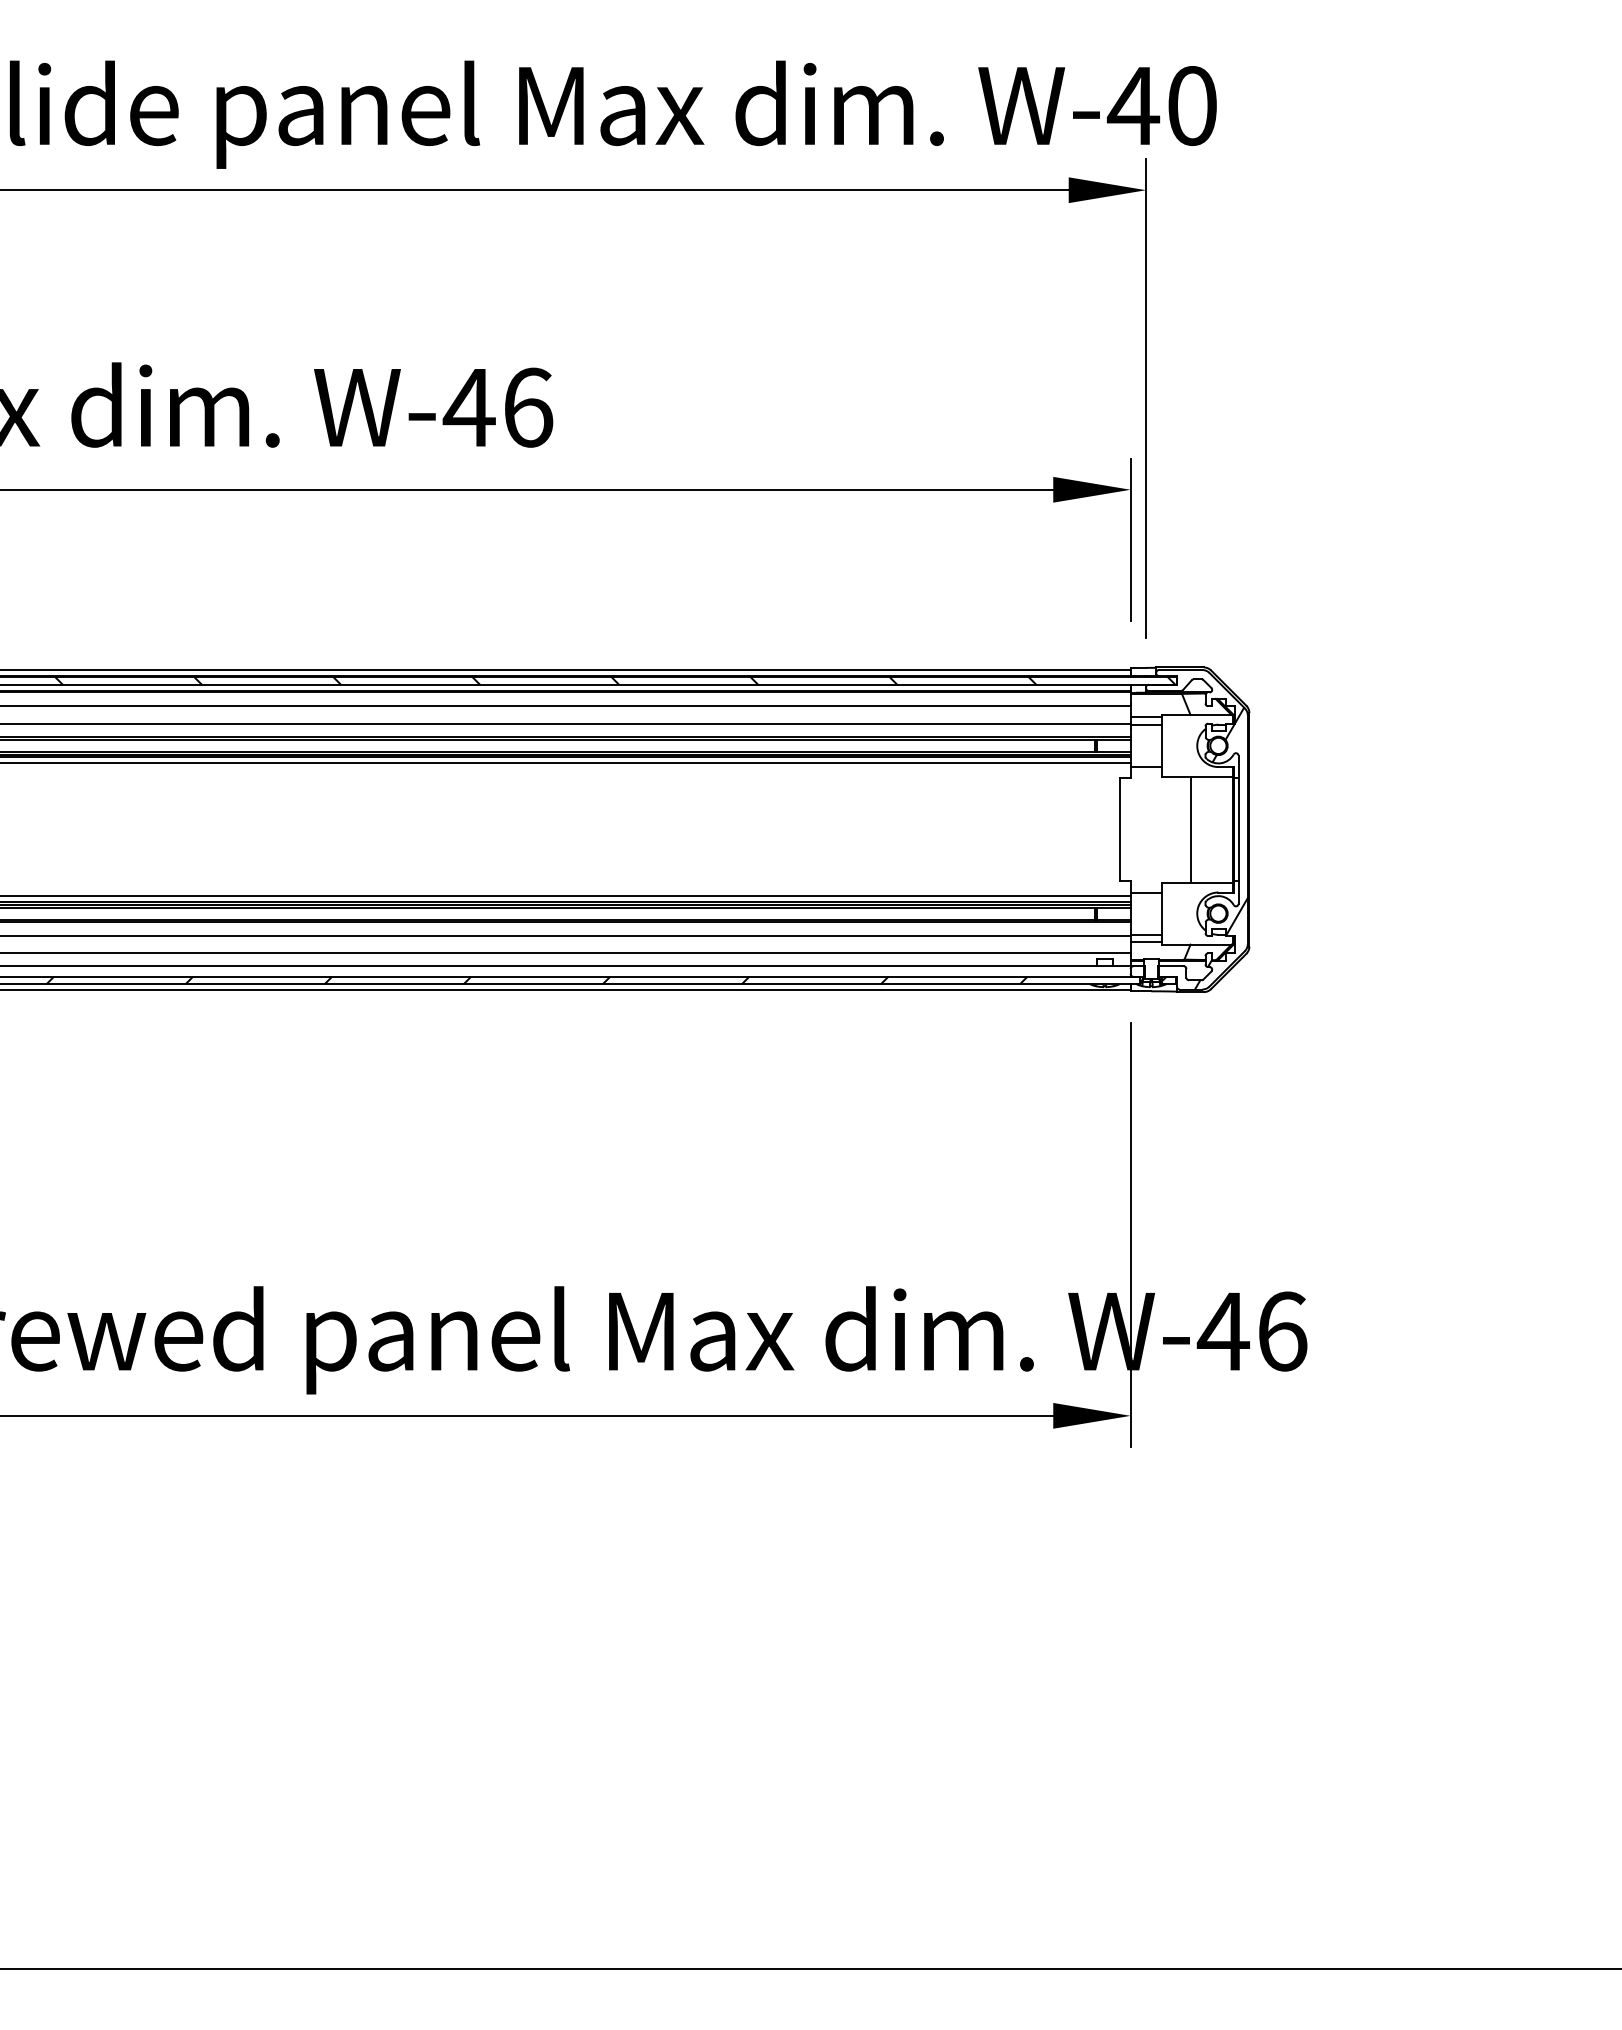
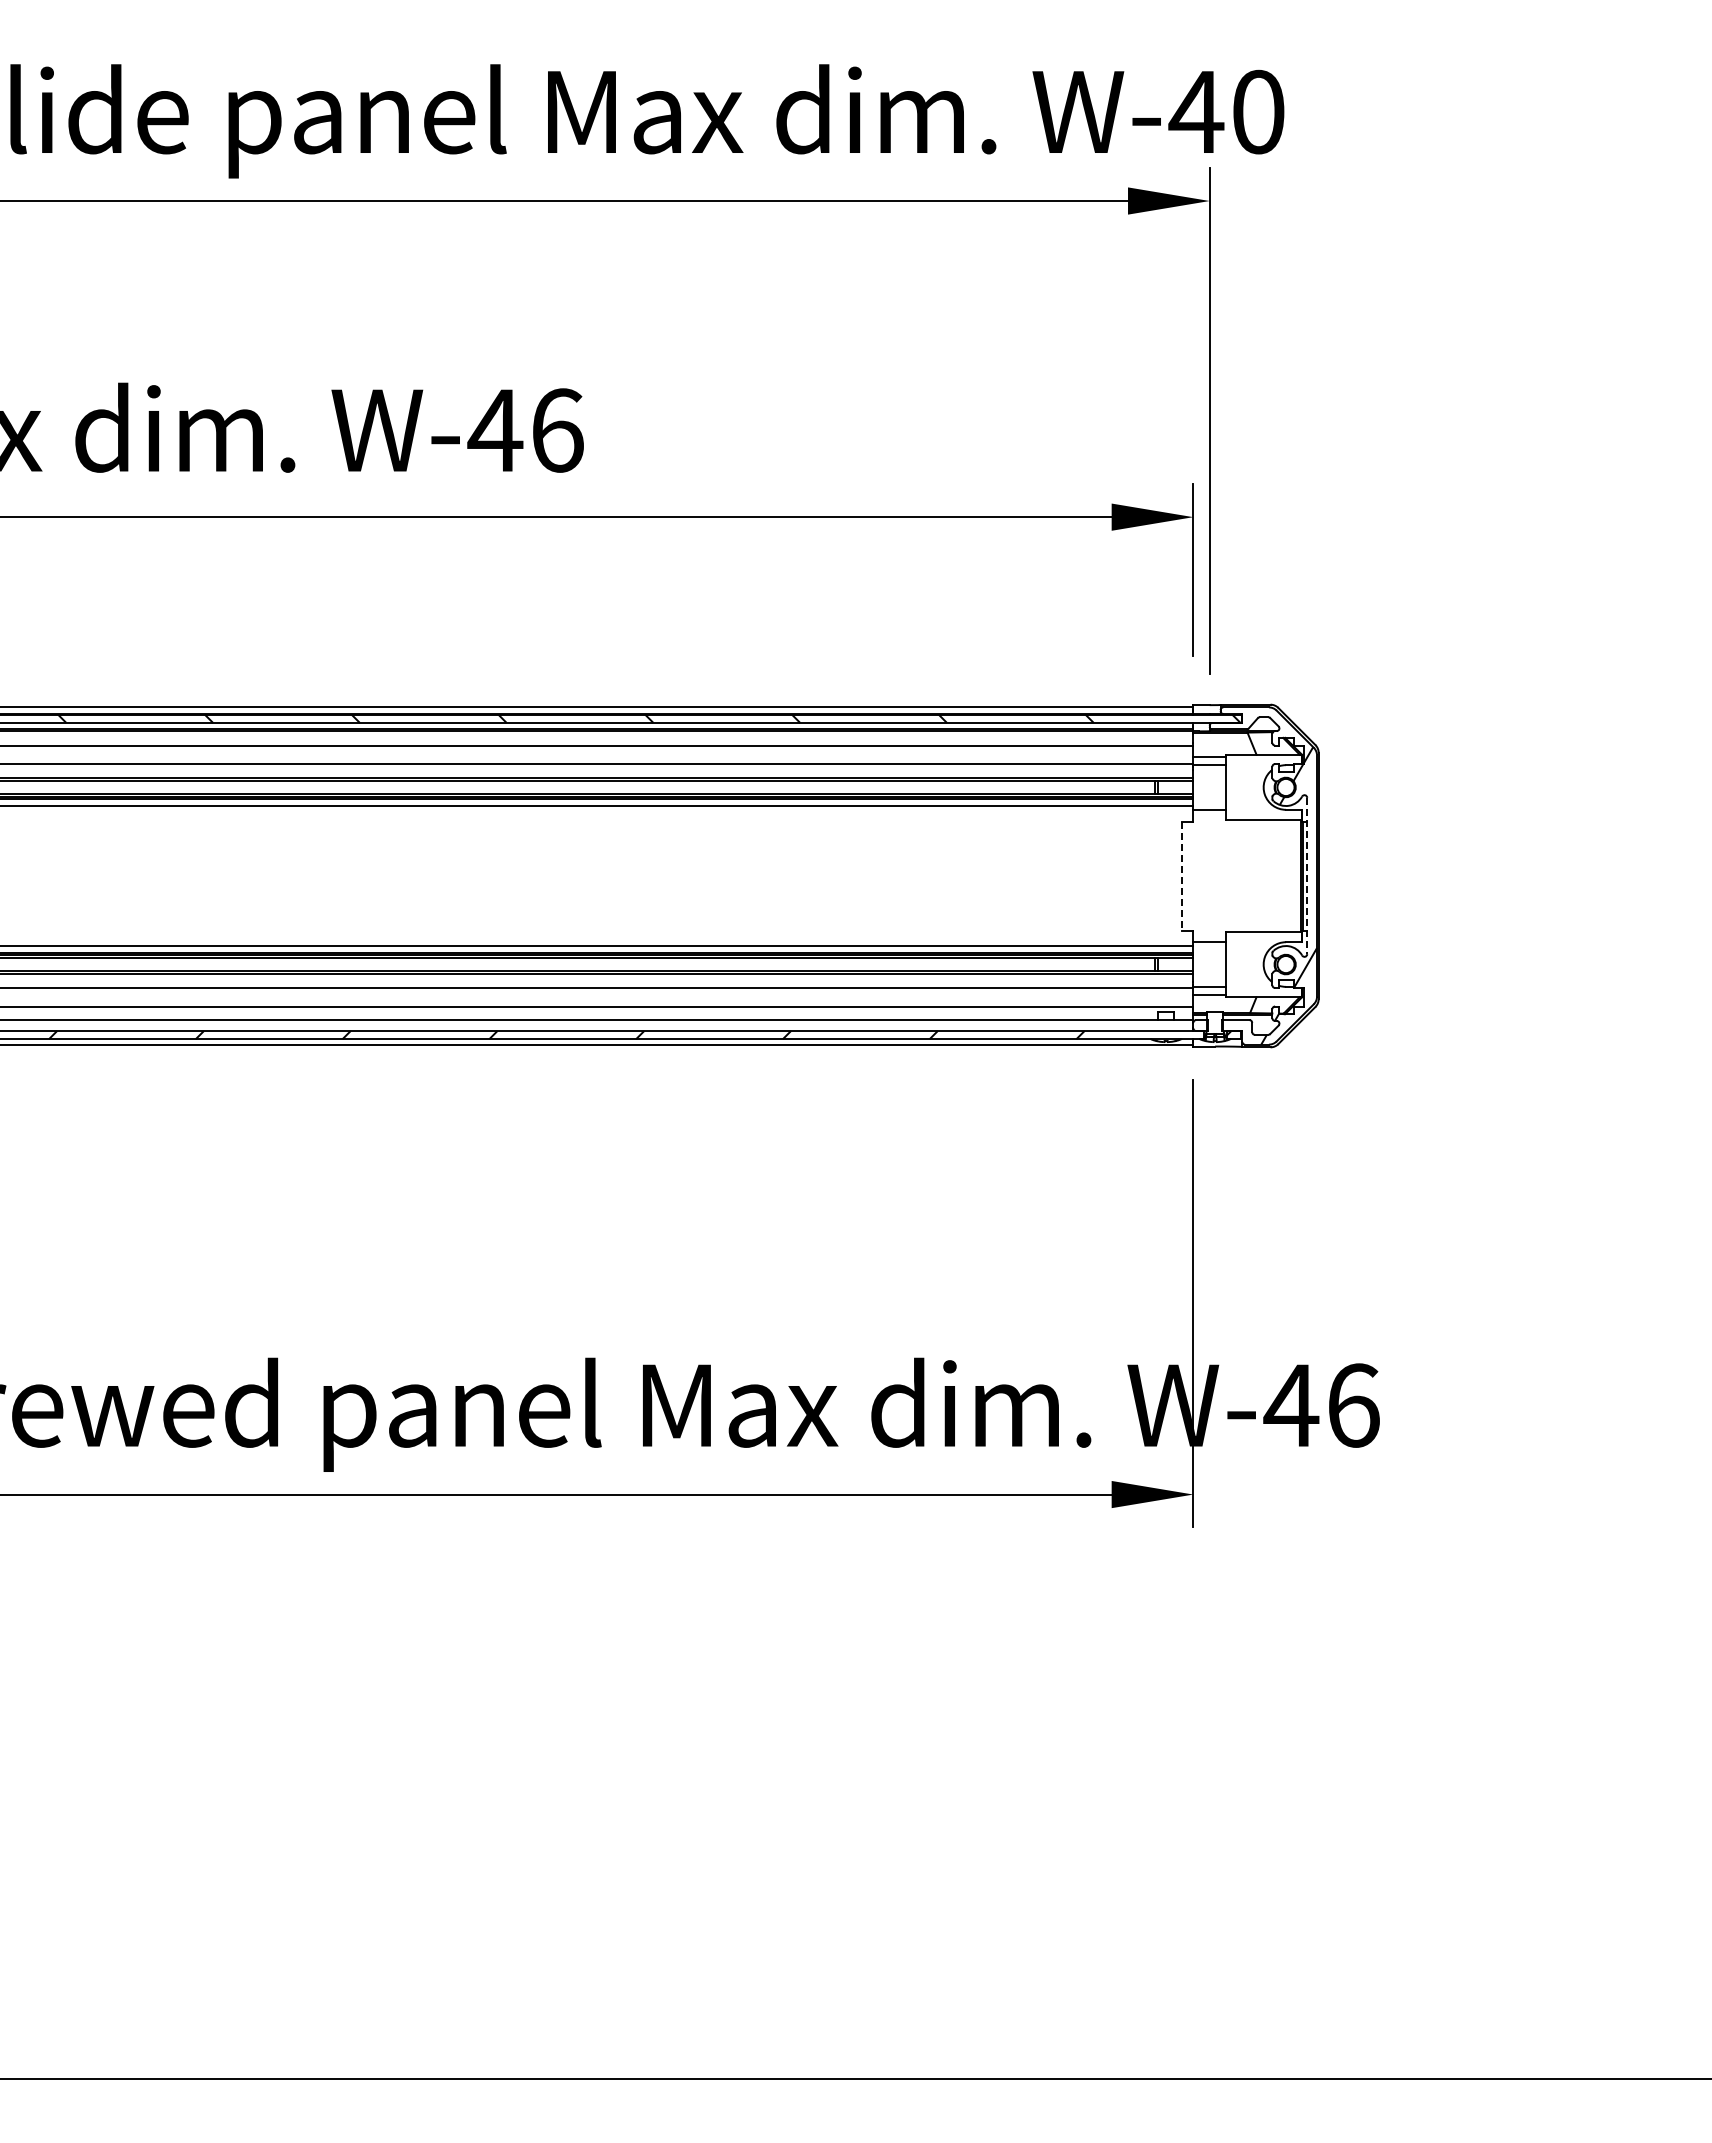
line: (1191, 829) -> (1257, 875), removed
line: (1120, 830) -> (1182, 876), solid -> dashed
line: (1238, 830) -> (1307, 876), solid -> dashed

